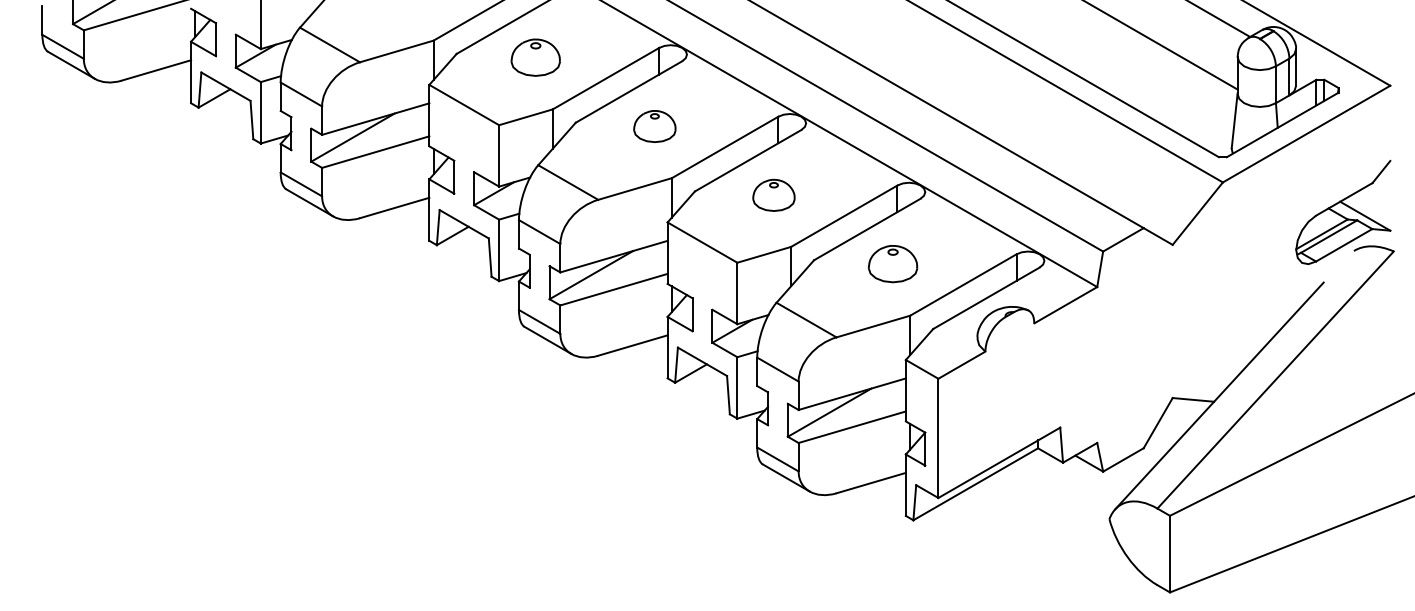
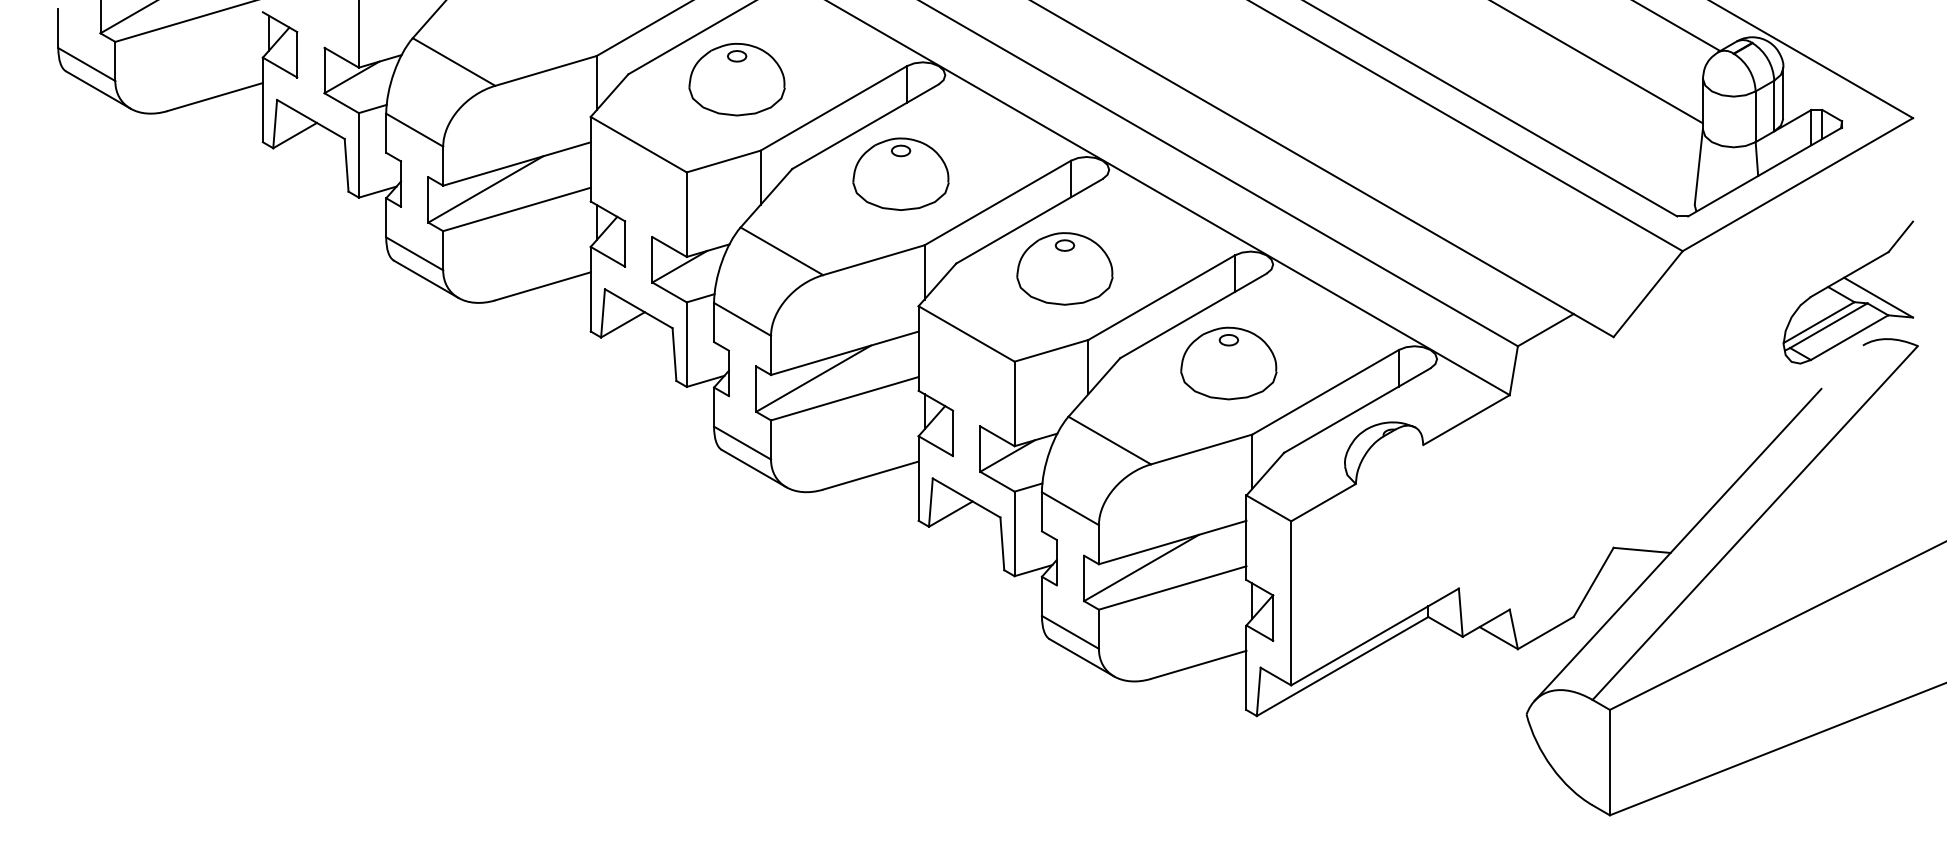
part: (535, 57) -> (736, 79), size x1.43
part: (654, 126) -> (900, 174), size x1.67
part: (773, 195) -> (1064, 269), size x1.67
part: (892, 263) -> (1228, 362), size x1.43

